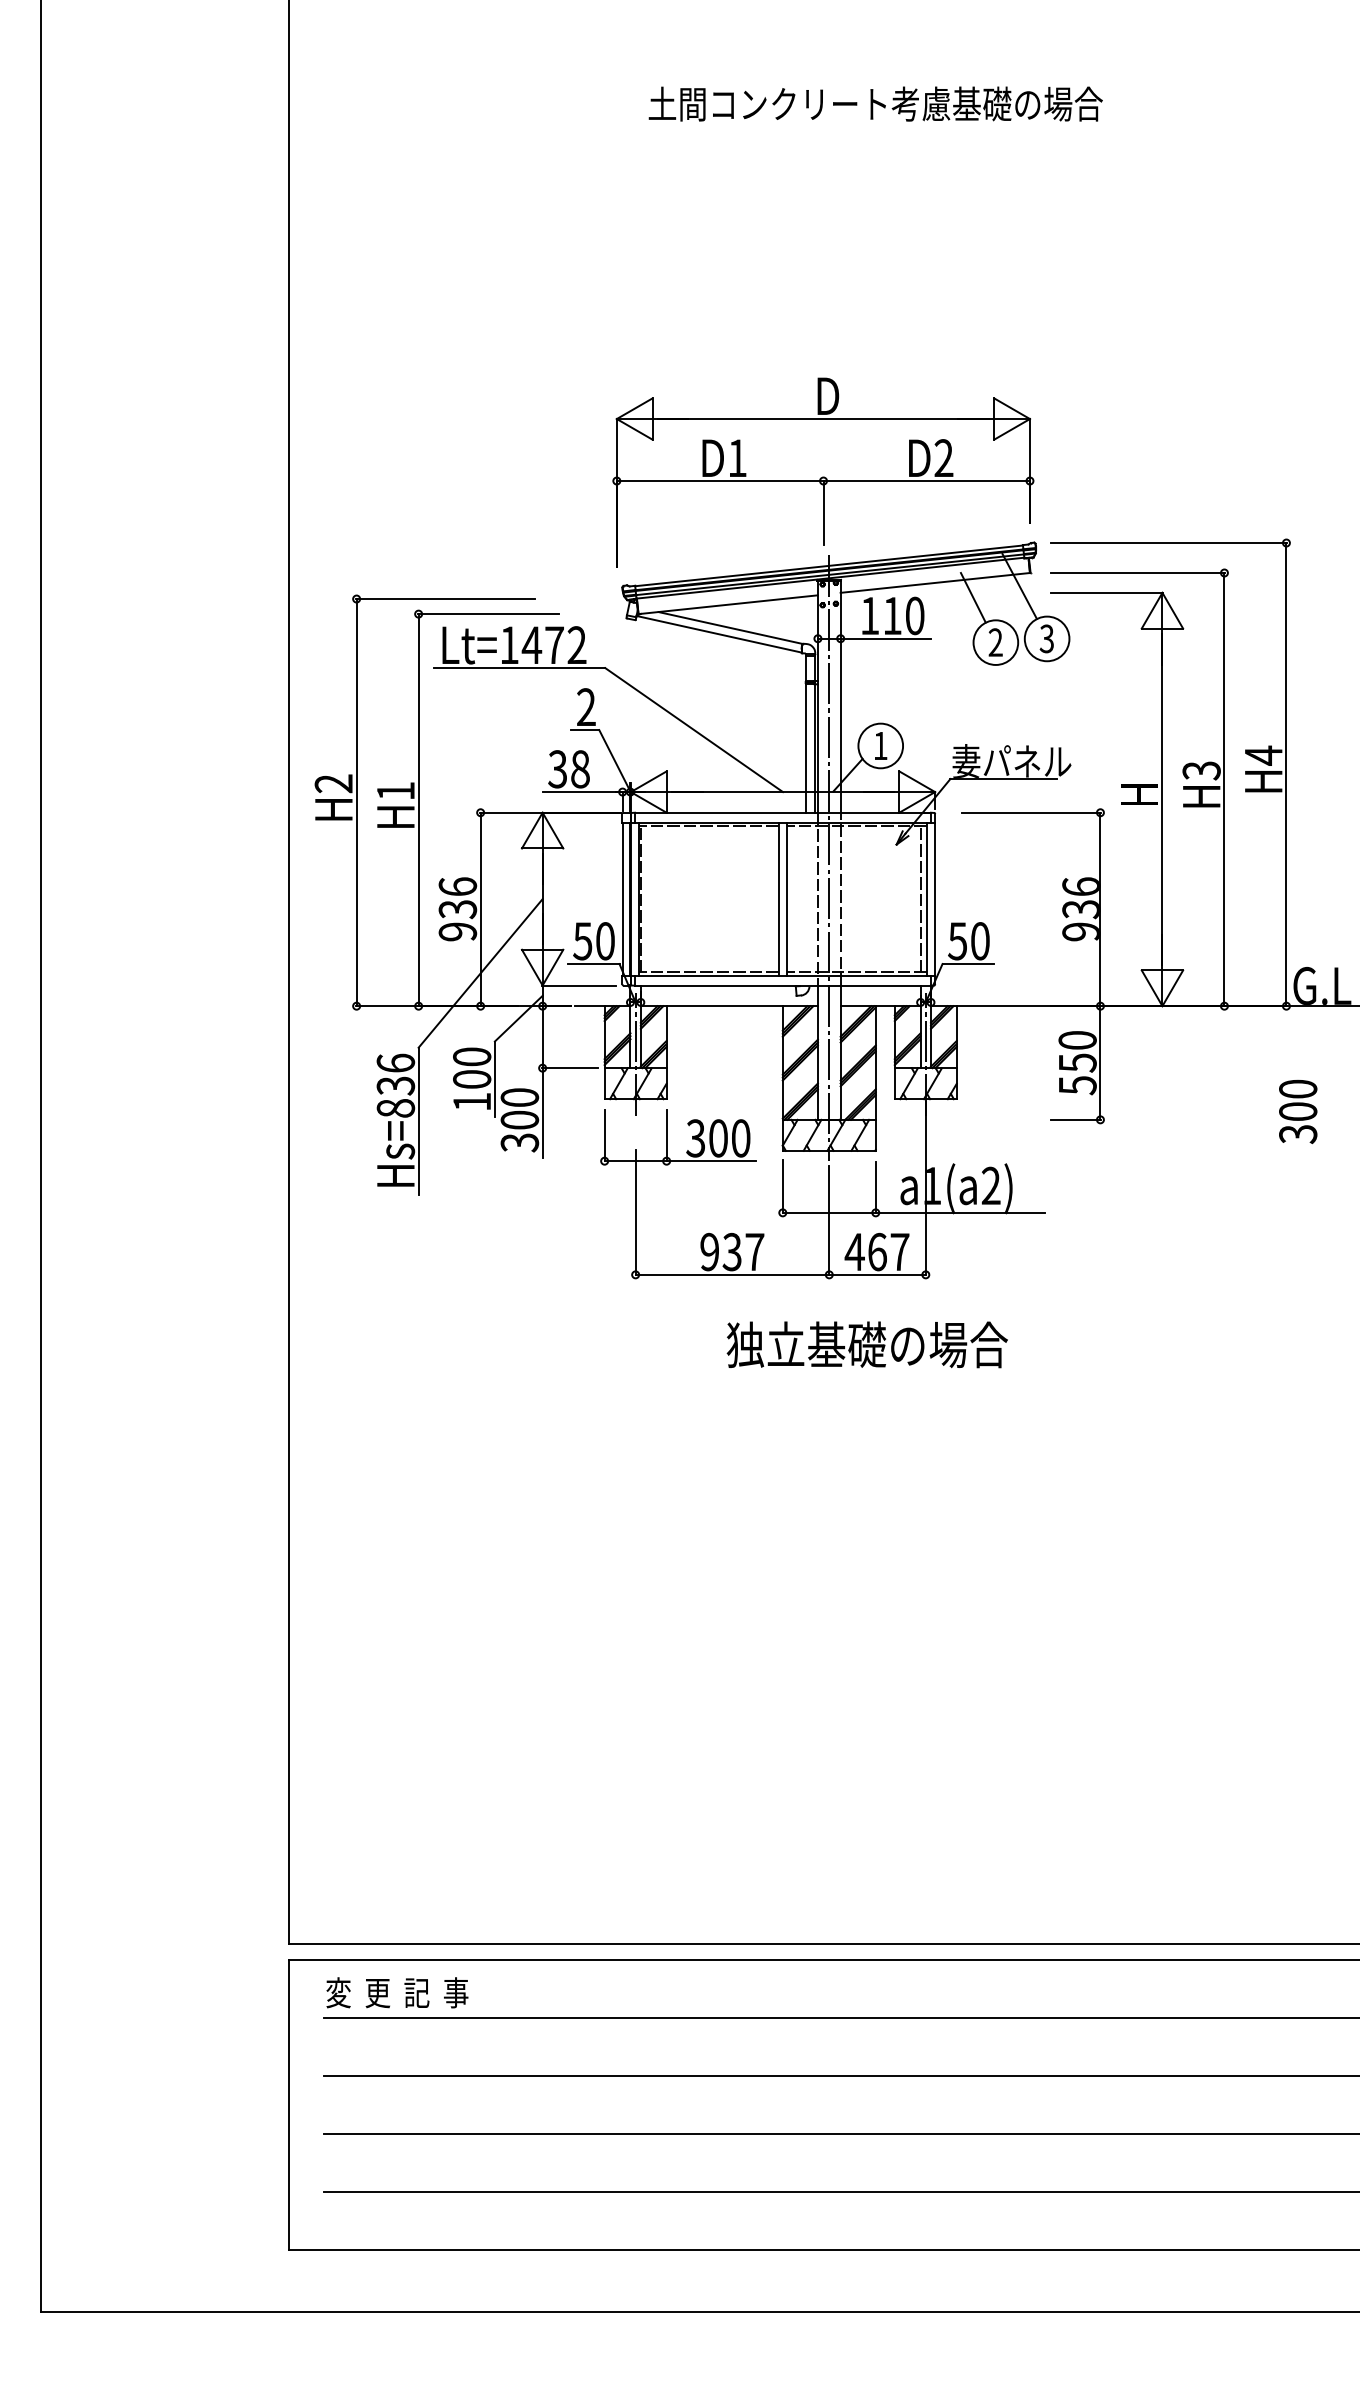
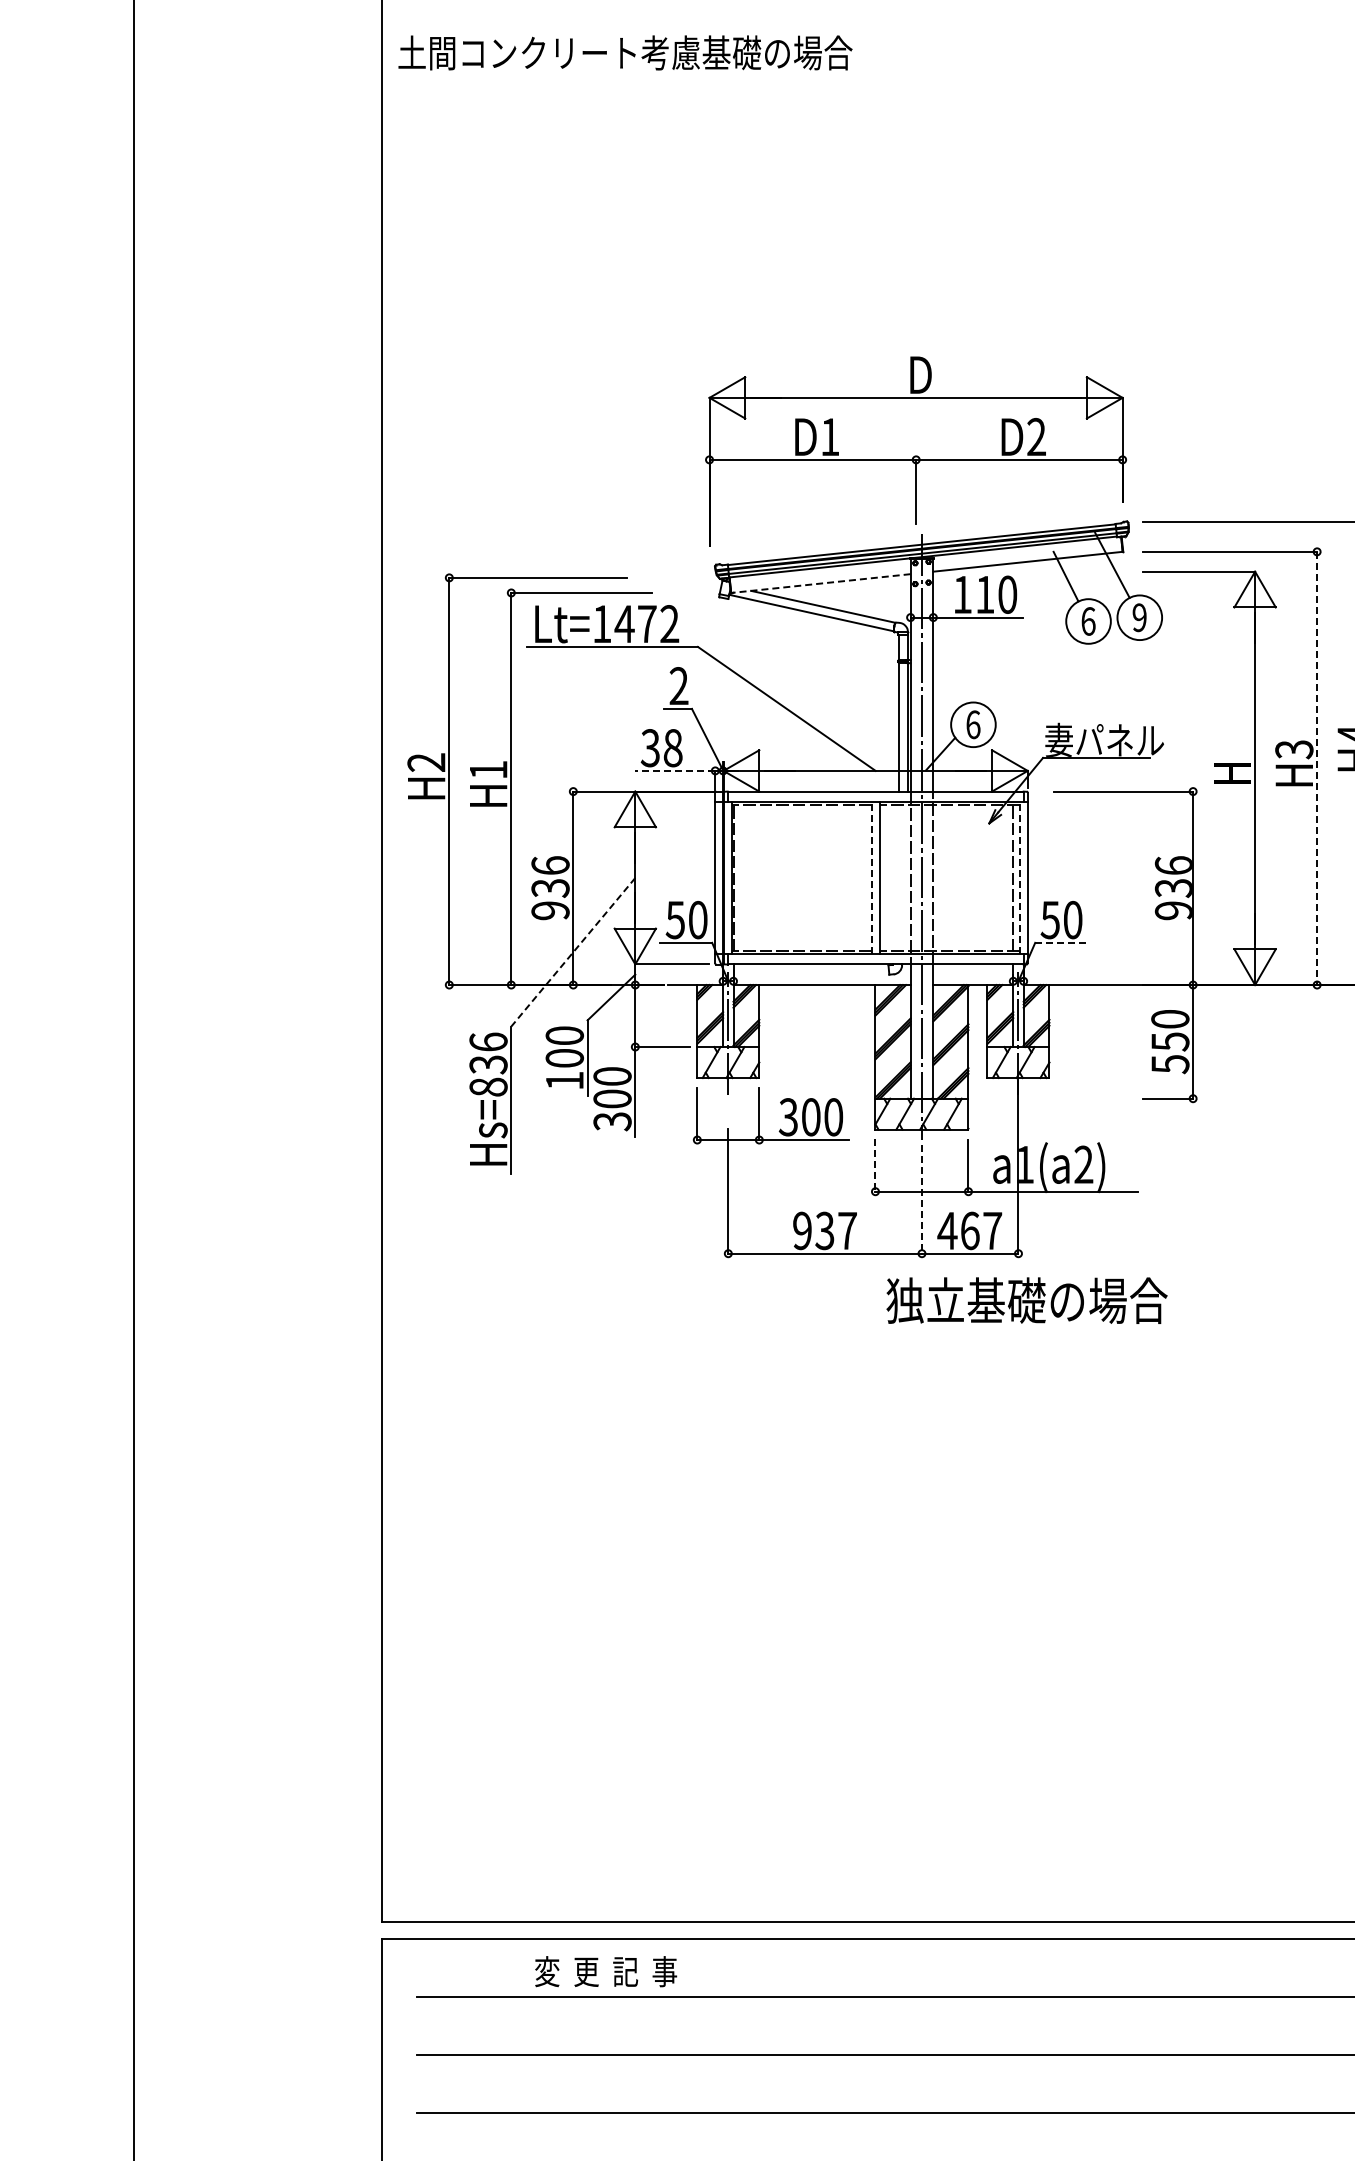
text: (875, 103) -> (625, 52), moved
line: (727, 604) -> (820, 583), solid -> dashed
text: (1046, 638) -> (1139, 617), 3 -> 9
text: (995, 642) -> (1088, 621), 2 -> 6
text: (880, 745) -> (973, 724), 1 -> 6
line: (1224, 789) -> (1317, 768), solid -> dashed
line: (582, 792) -> (675, 771), solid -> dashed
line: (778, 898) -> (871, 877), solid -> dashed
line: (926, 898) -> (1019, 877), solid -> dashed
line: (968, 964) -> (1061, 943), solid -> dashed
line: (480, 973) -> (573, 952), solid -> dashed
line: (782, 1186) -> (875, 1165), solid -> dashed
line: (829, 1221) -> (922, 1200), solid -> dashed
text: (866, 1344) -> (1026, 1300), moved
text: (397, 1992) -> (606, 1971), moved

